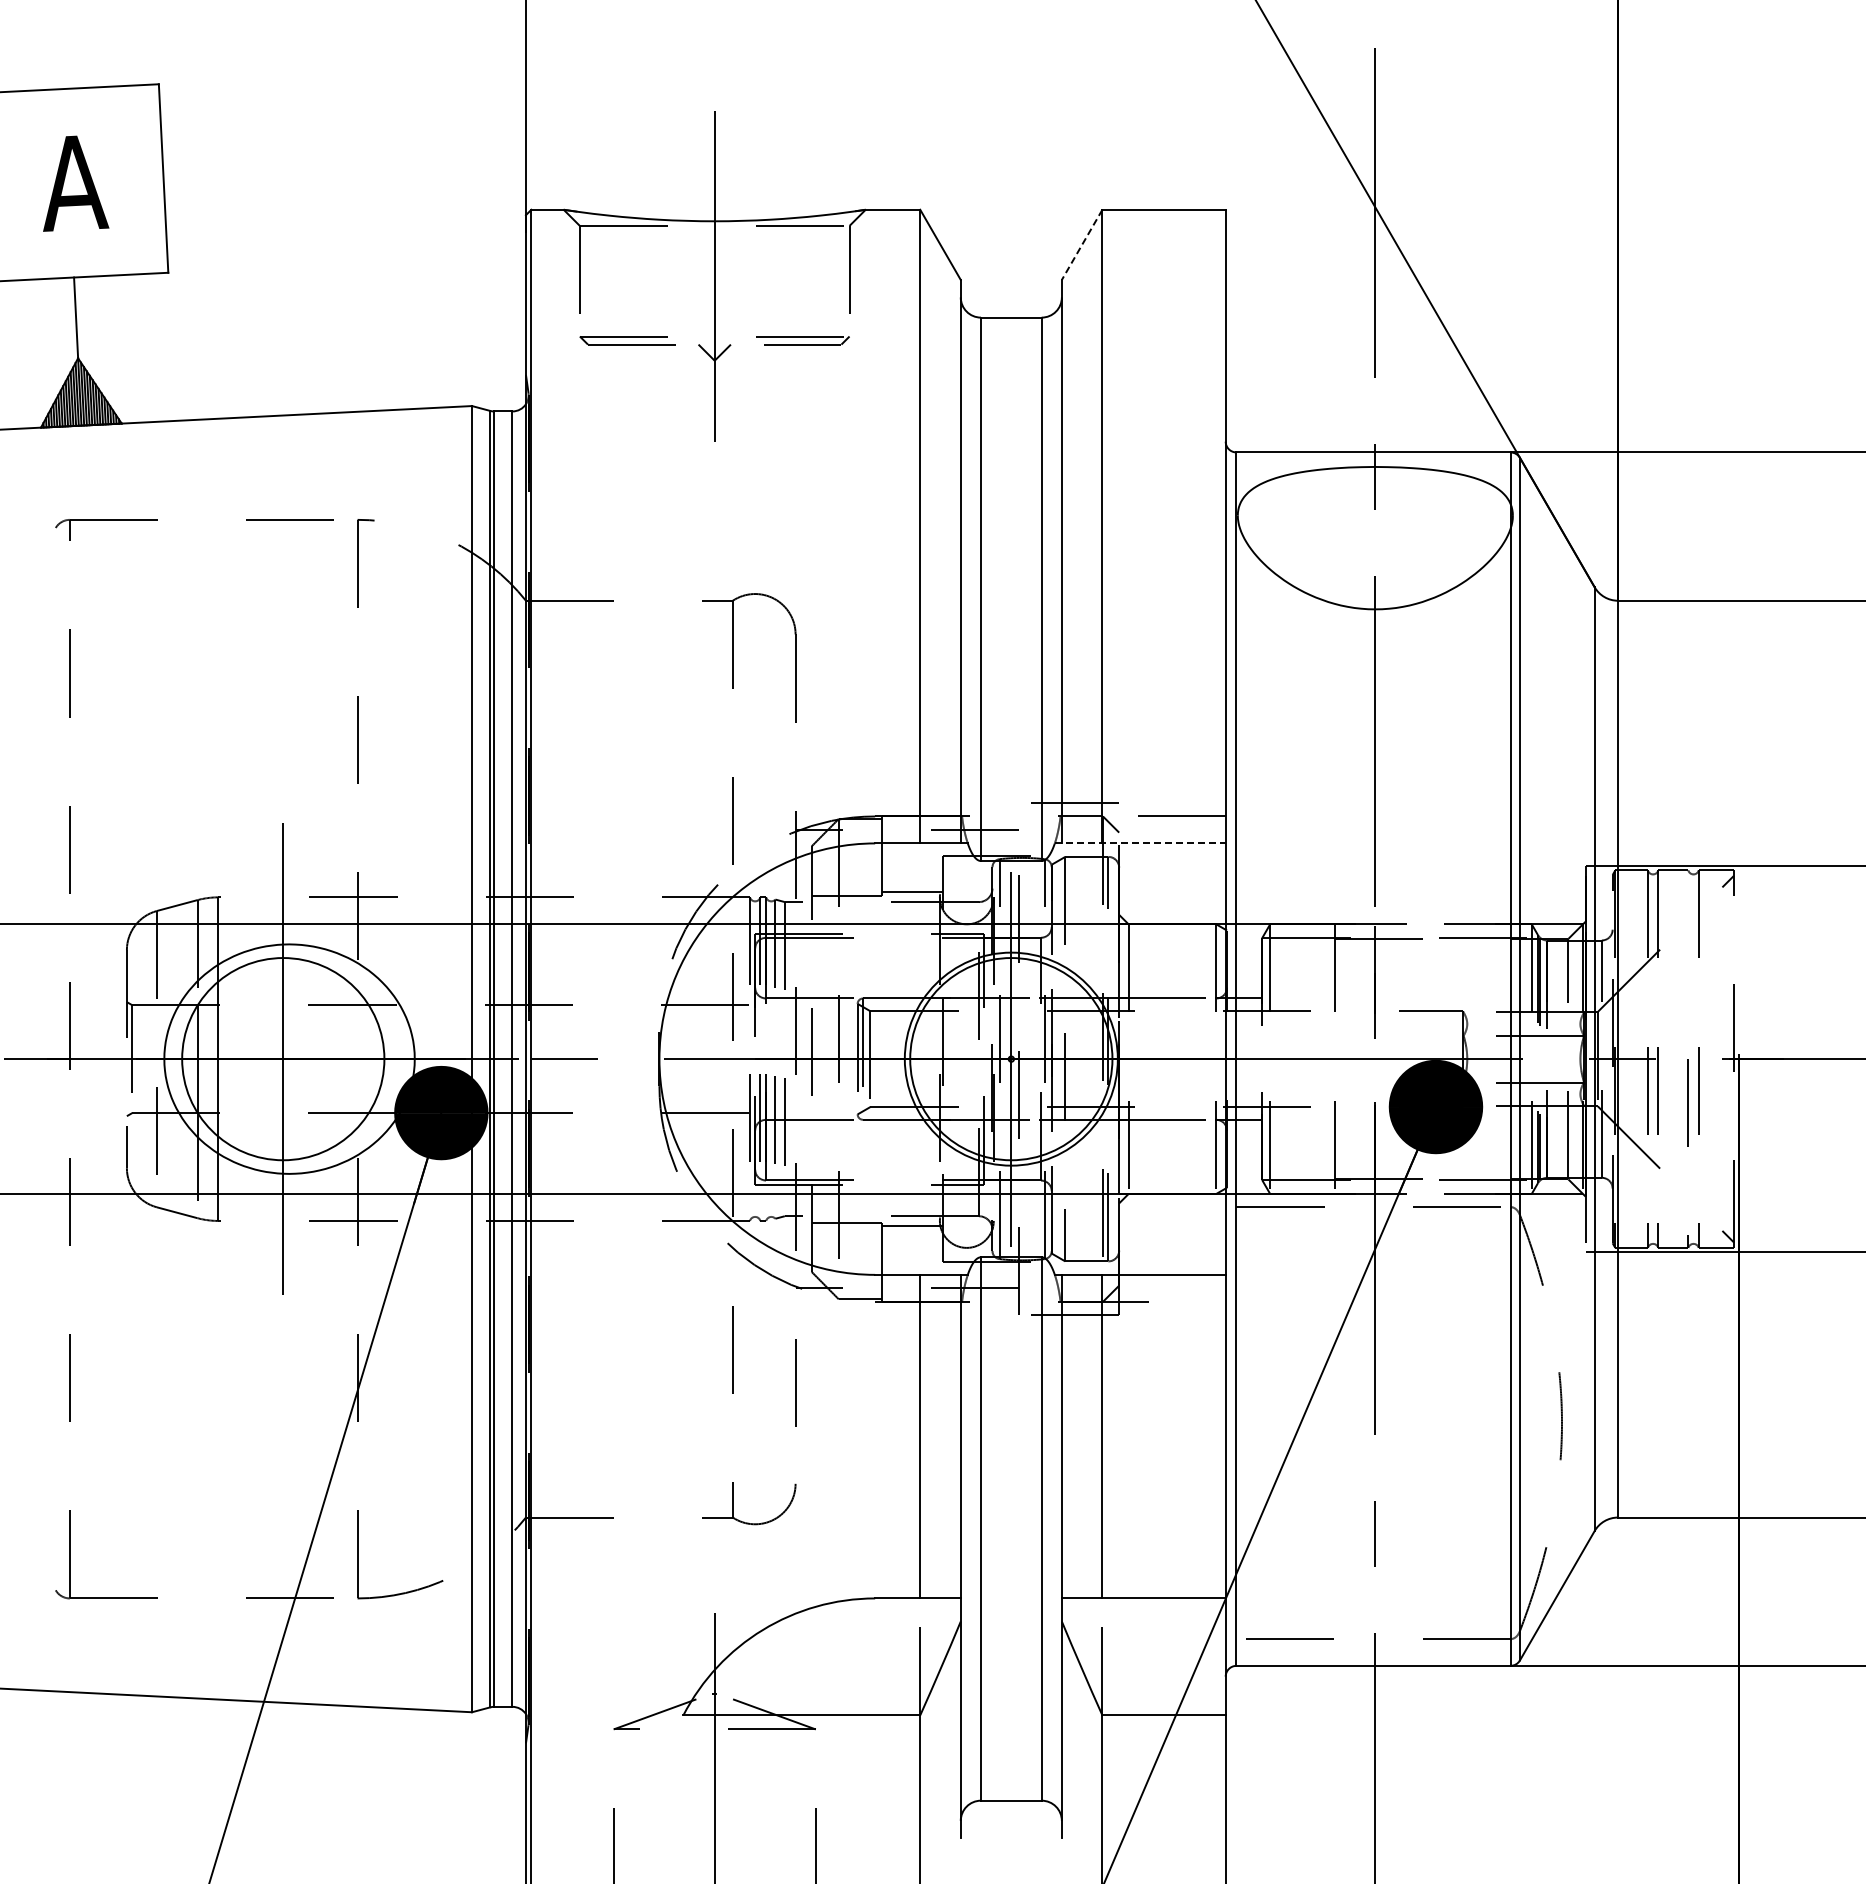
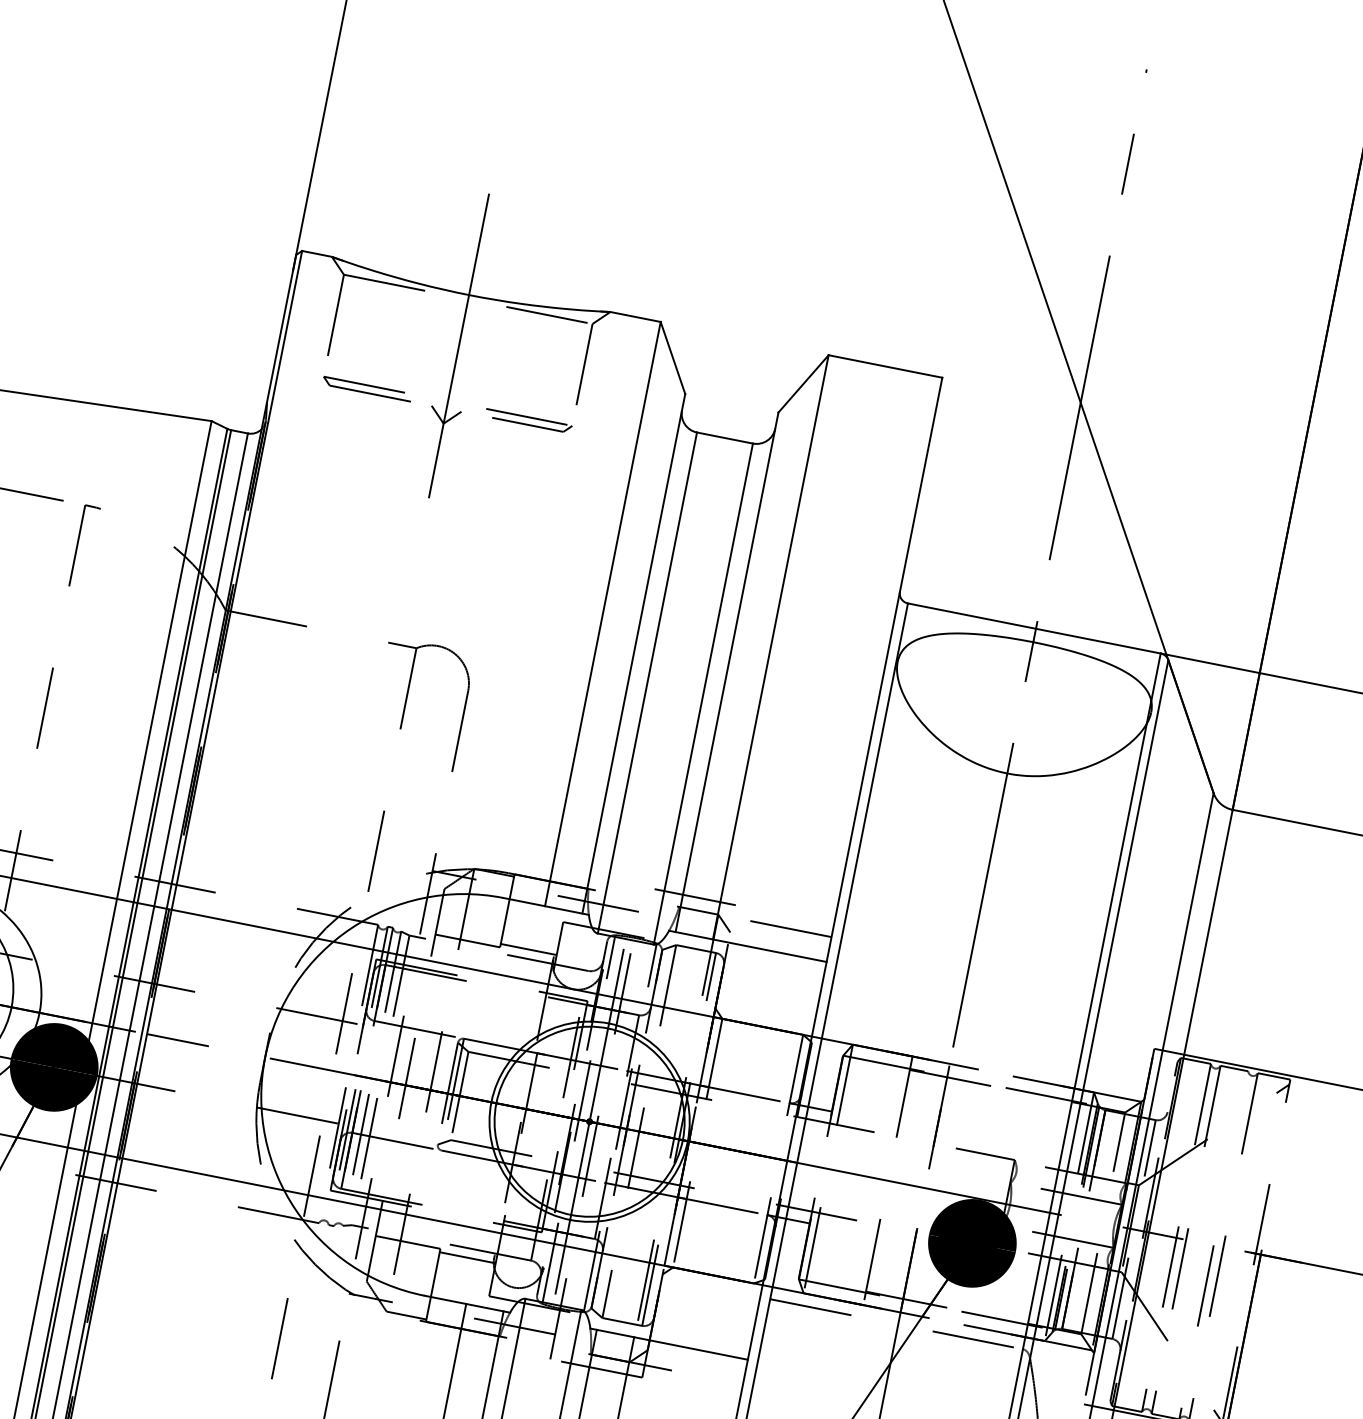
line: (1082, 244) -> (803, 383), dashed -> solid
line: (1140, 843) -> (748, 946), dashed -> solid

